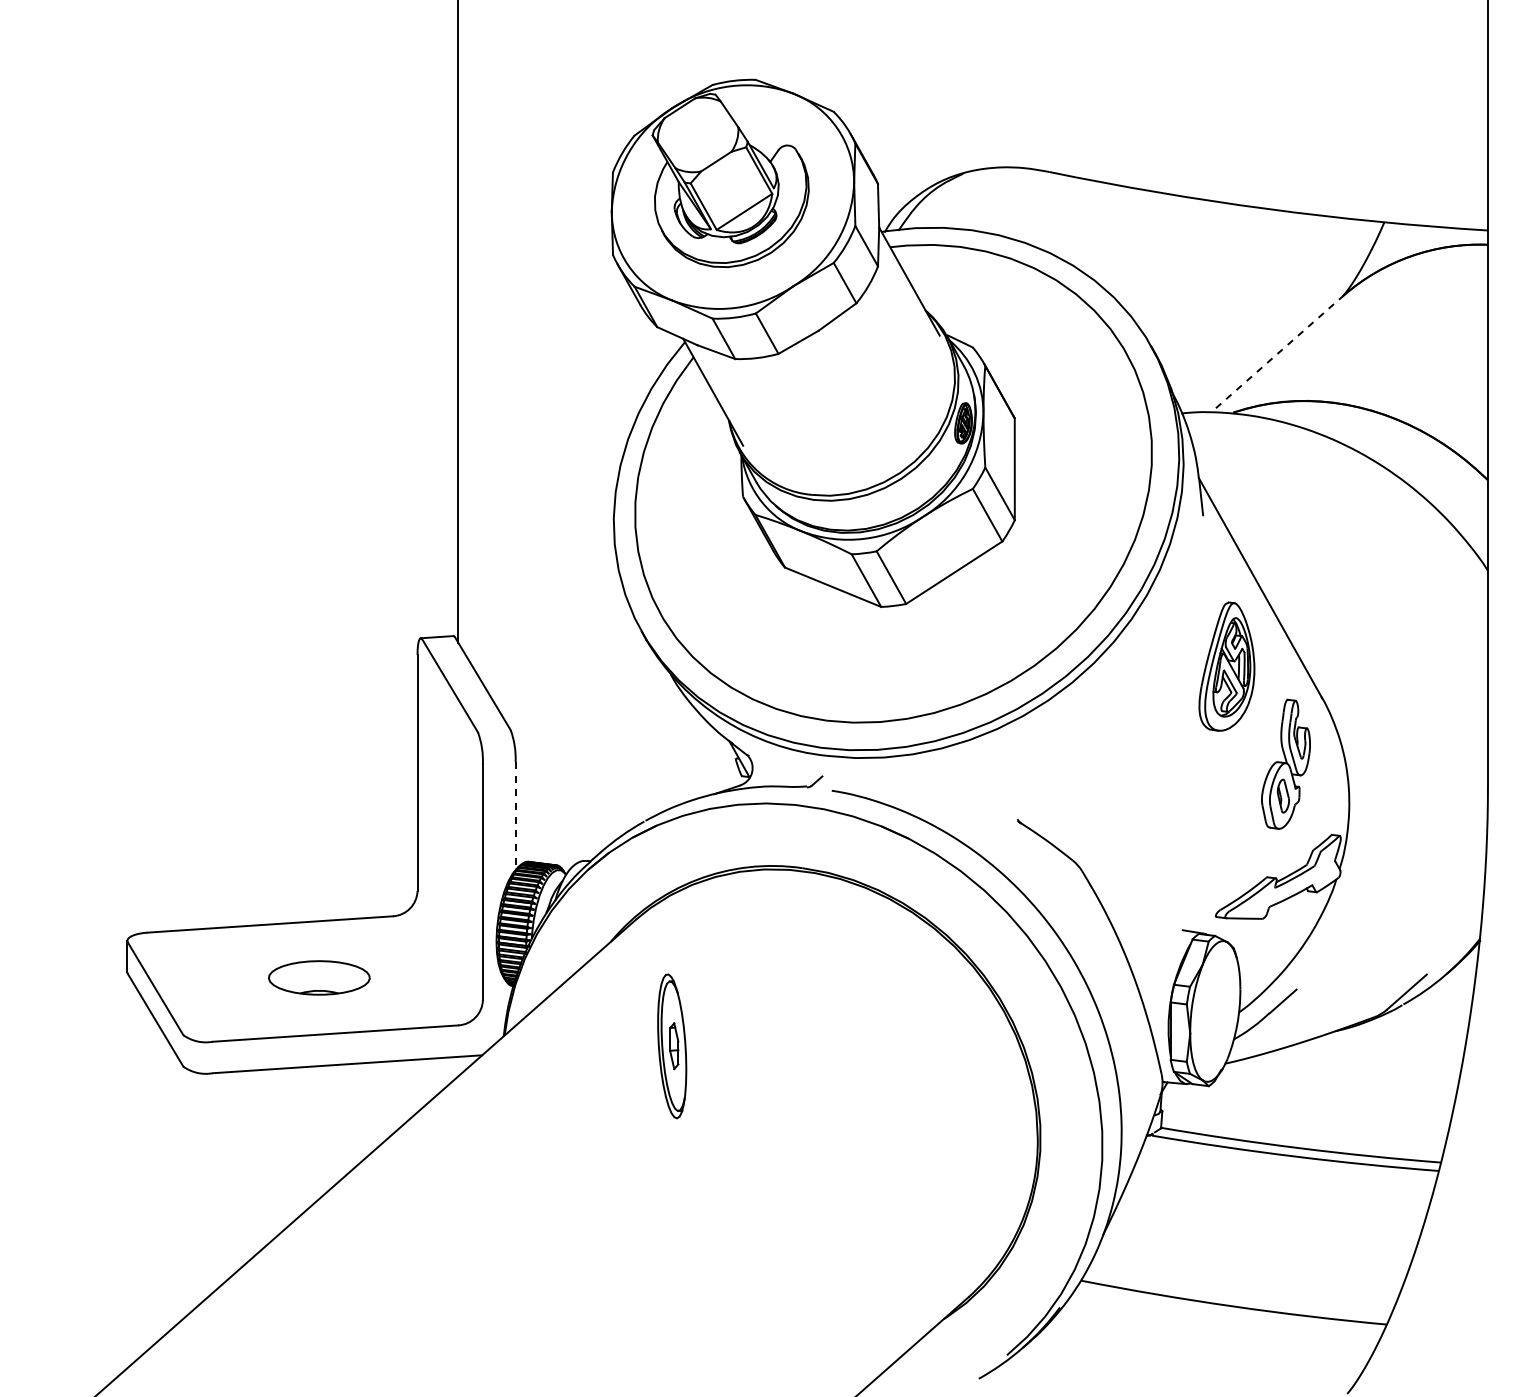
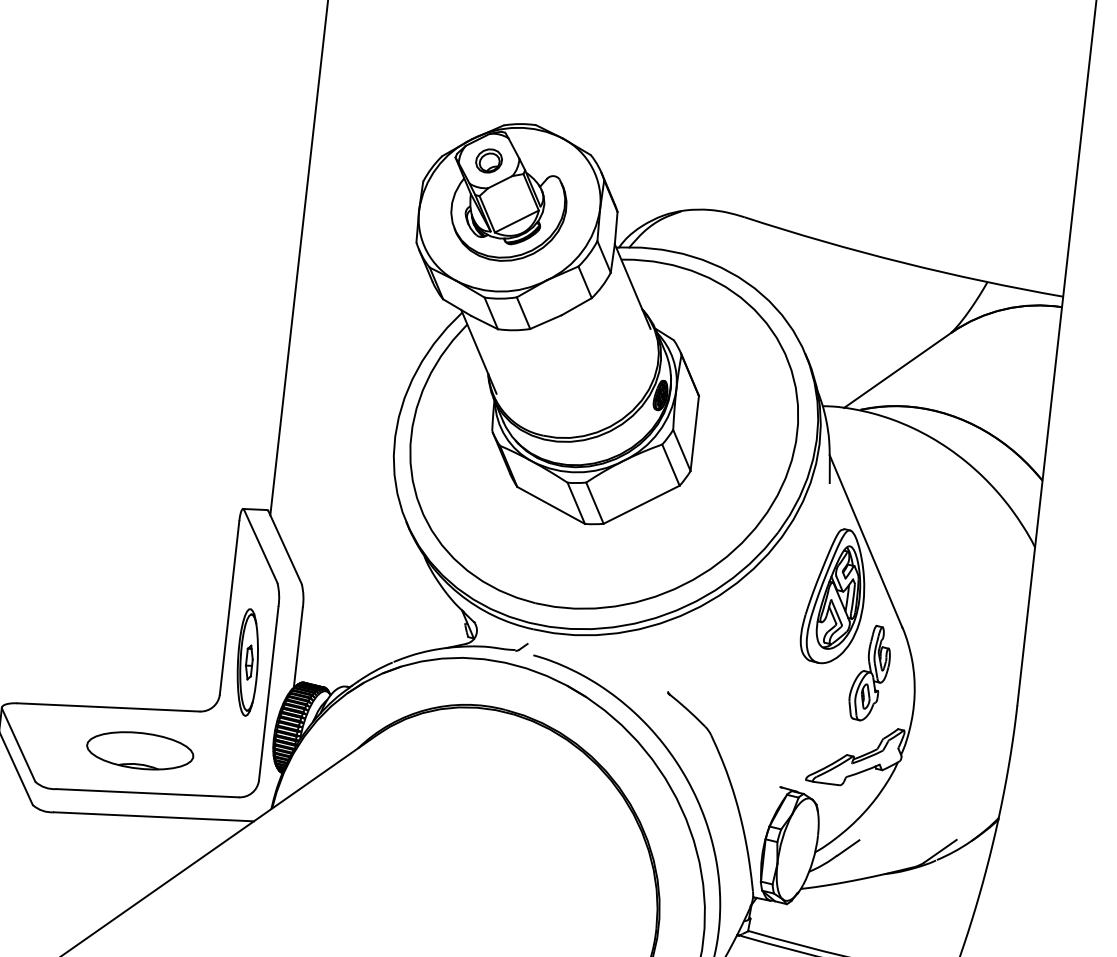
part: (698, 134) -> (489, 160), added
line: (1277, 353) -> (897, 369), dashed -> solid
part: (1226, 666) -> (834, 596), size x1.43
line: (515, 815) -> (298, 647), dashed -> solid
part: (319, 977) -> (140, 750), size x1.43
part: (672, 1046) -> (248, 662), moved

